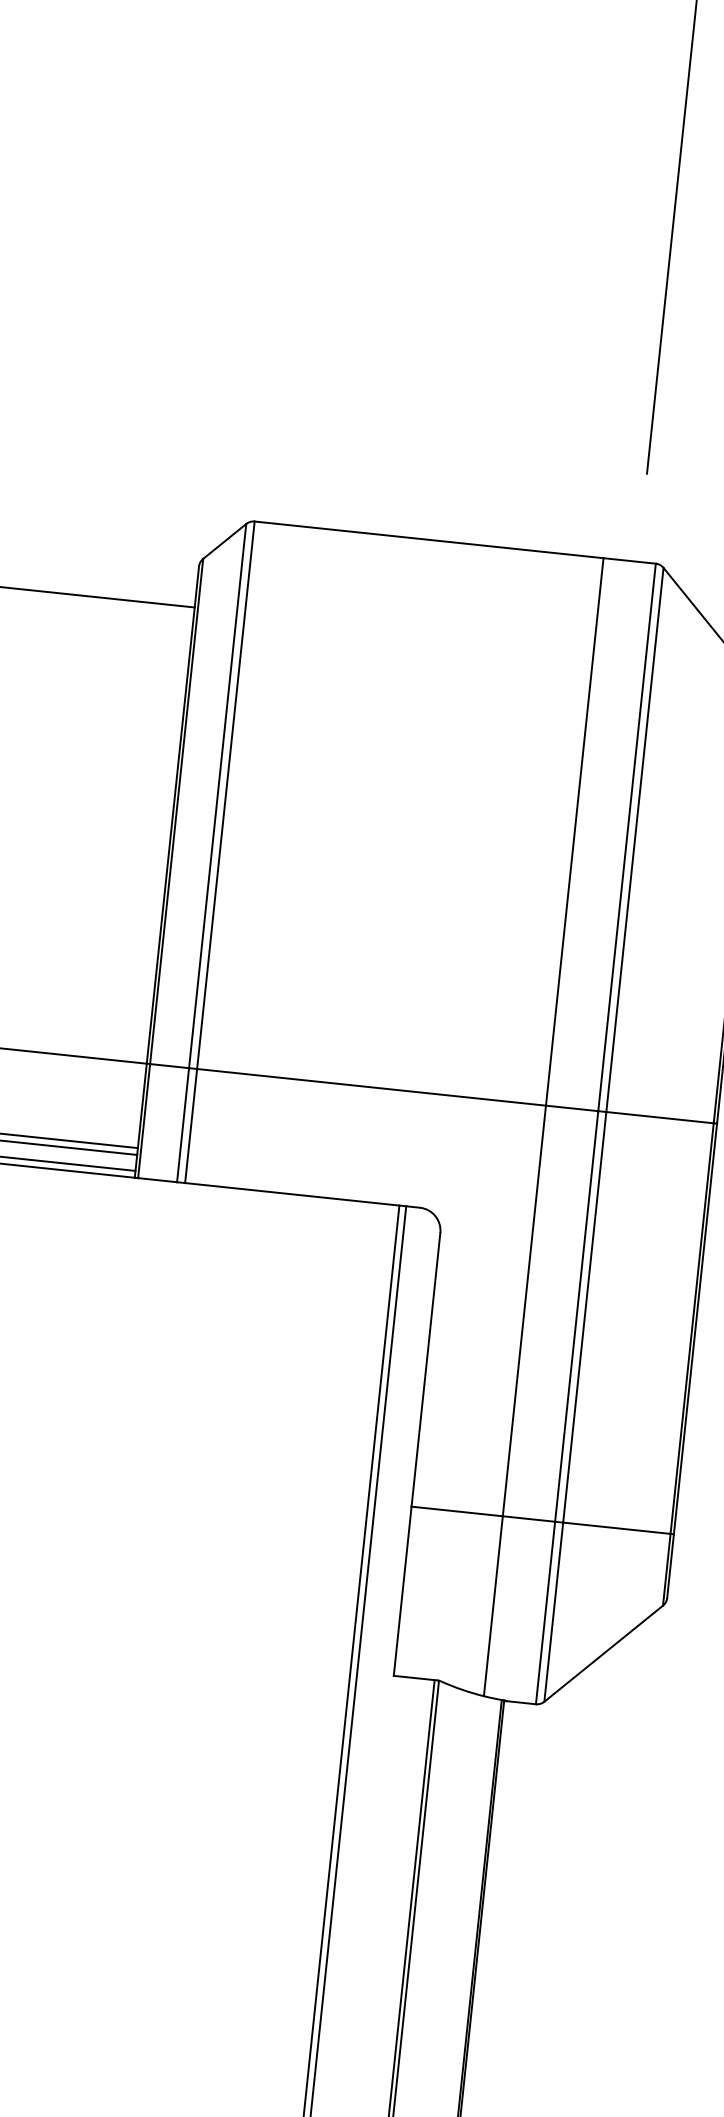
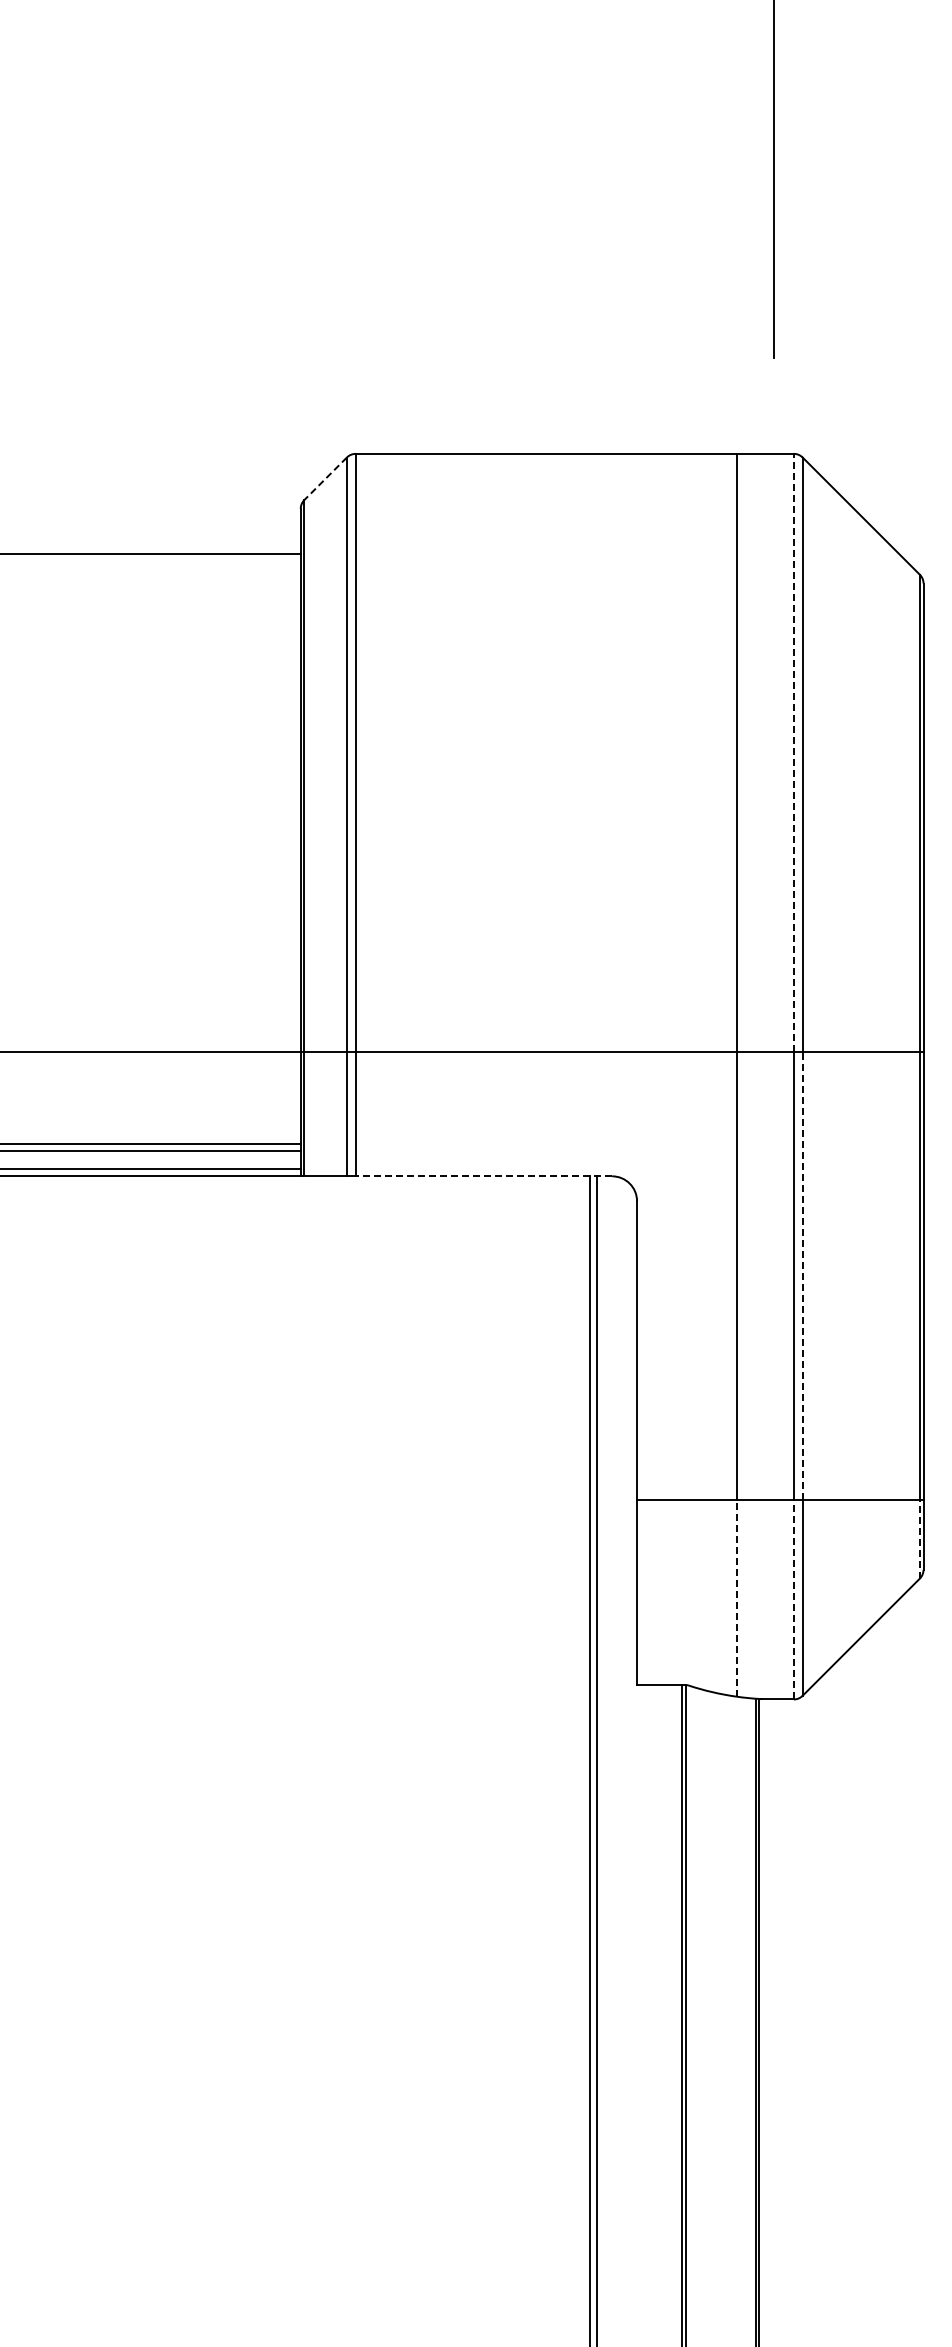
line: (224, 542) -> (325, 479), solid -> dashed
line: (626, 837) -> (793, 752), solid -> dashed
line: (302, 1195) -> (483, 1176), solid -> dashed
line: (584, 1316) -> (802, 1275), solid -> dashed
line: (666, 1568) -> (919, 1538), solid -> dashed
line: (493, 1605) -> (736, 1597), solid -> dashed
line: (545, 1612) -> (793, 1599), solid -> dashed

